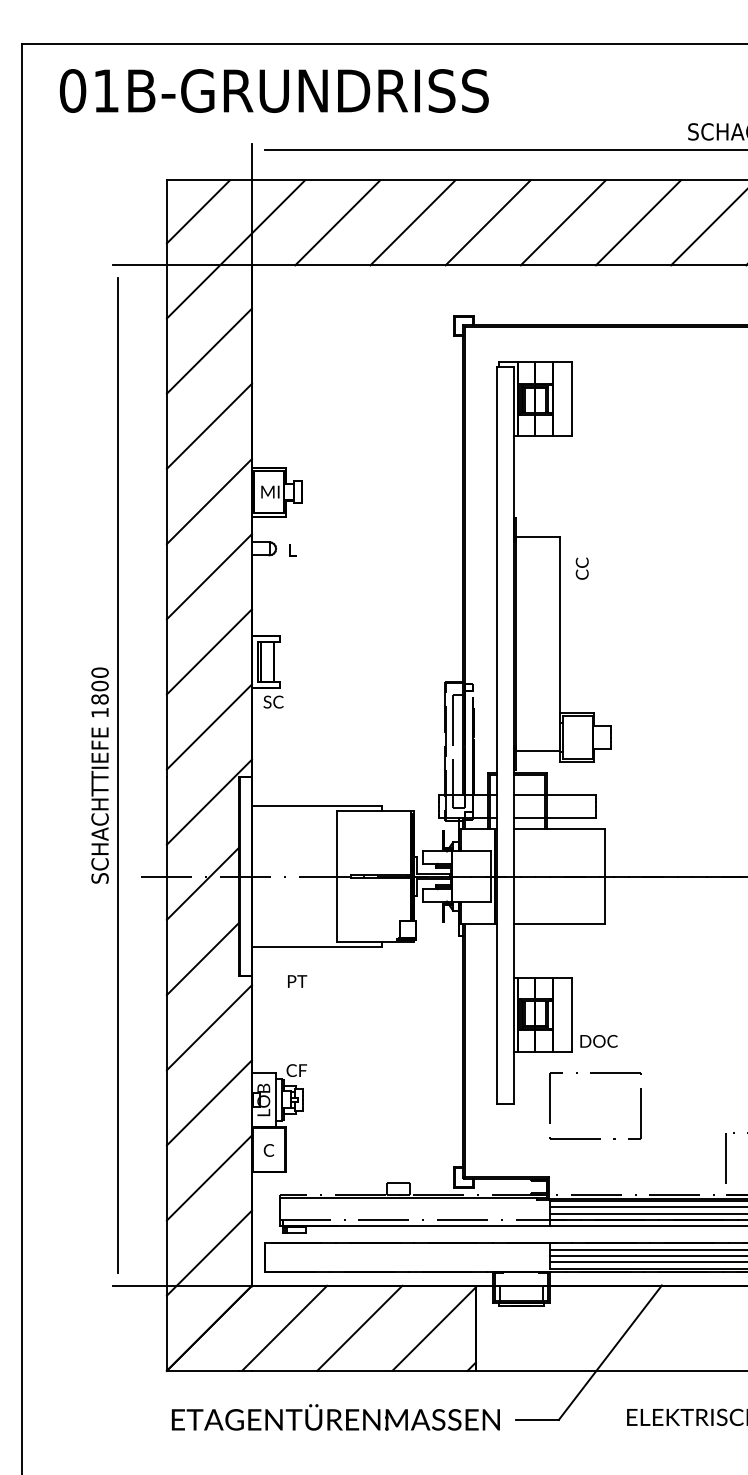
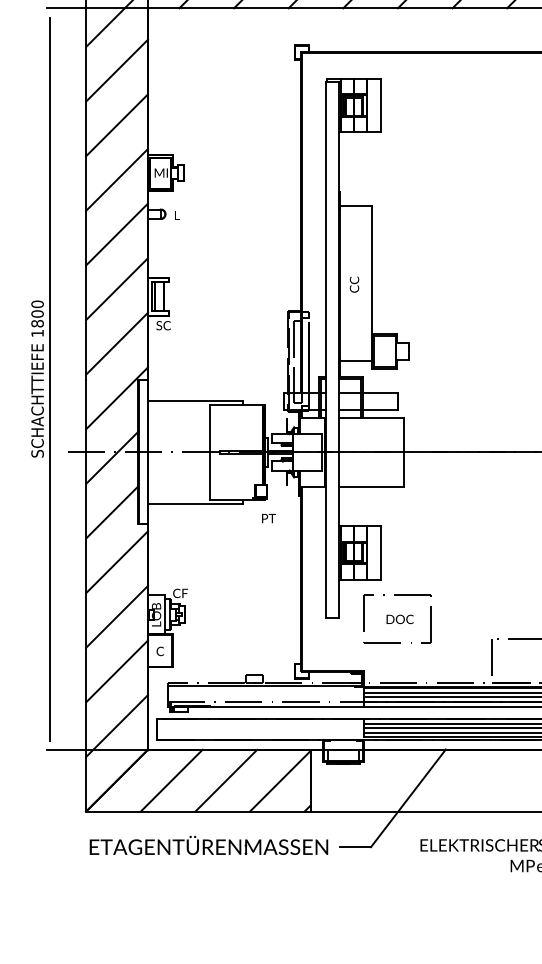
text: (581, 568) -> (353, 284), moved
text: (297, 981) -> (268, 518), moved
text: (598, 1041) -> (399, 619), moved

